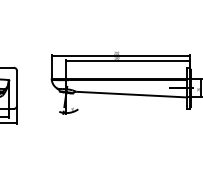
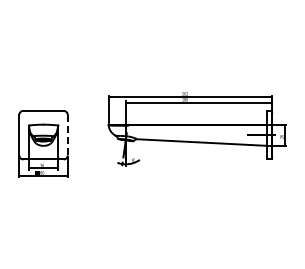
line: (16, 87) -> (67, 134), solid -> dashed

